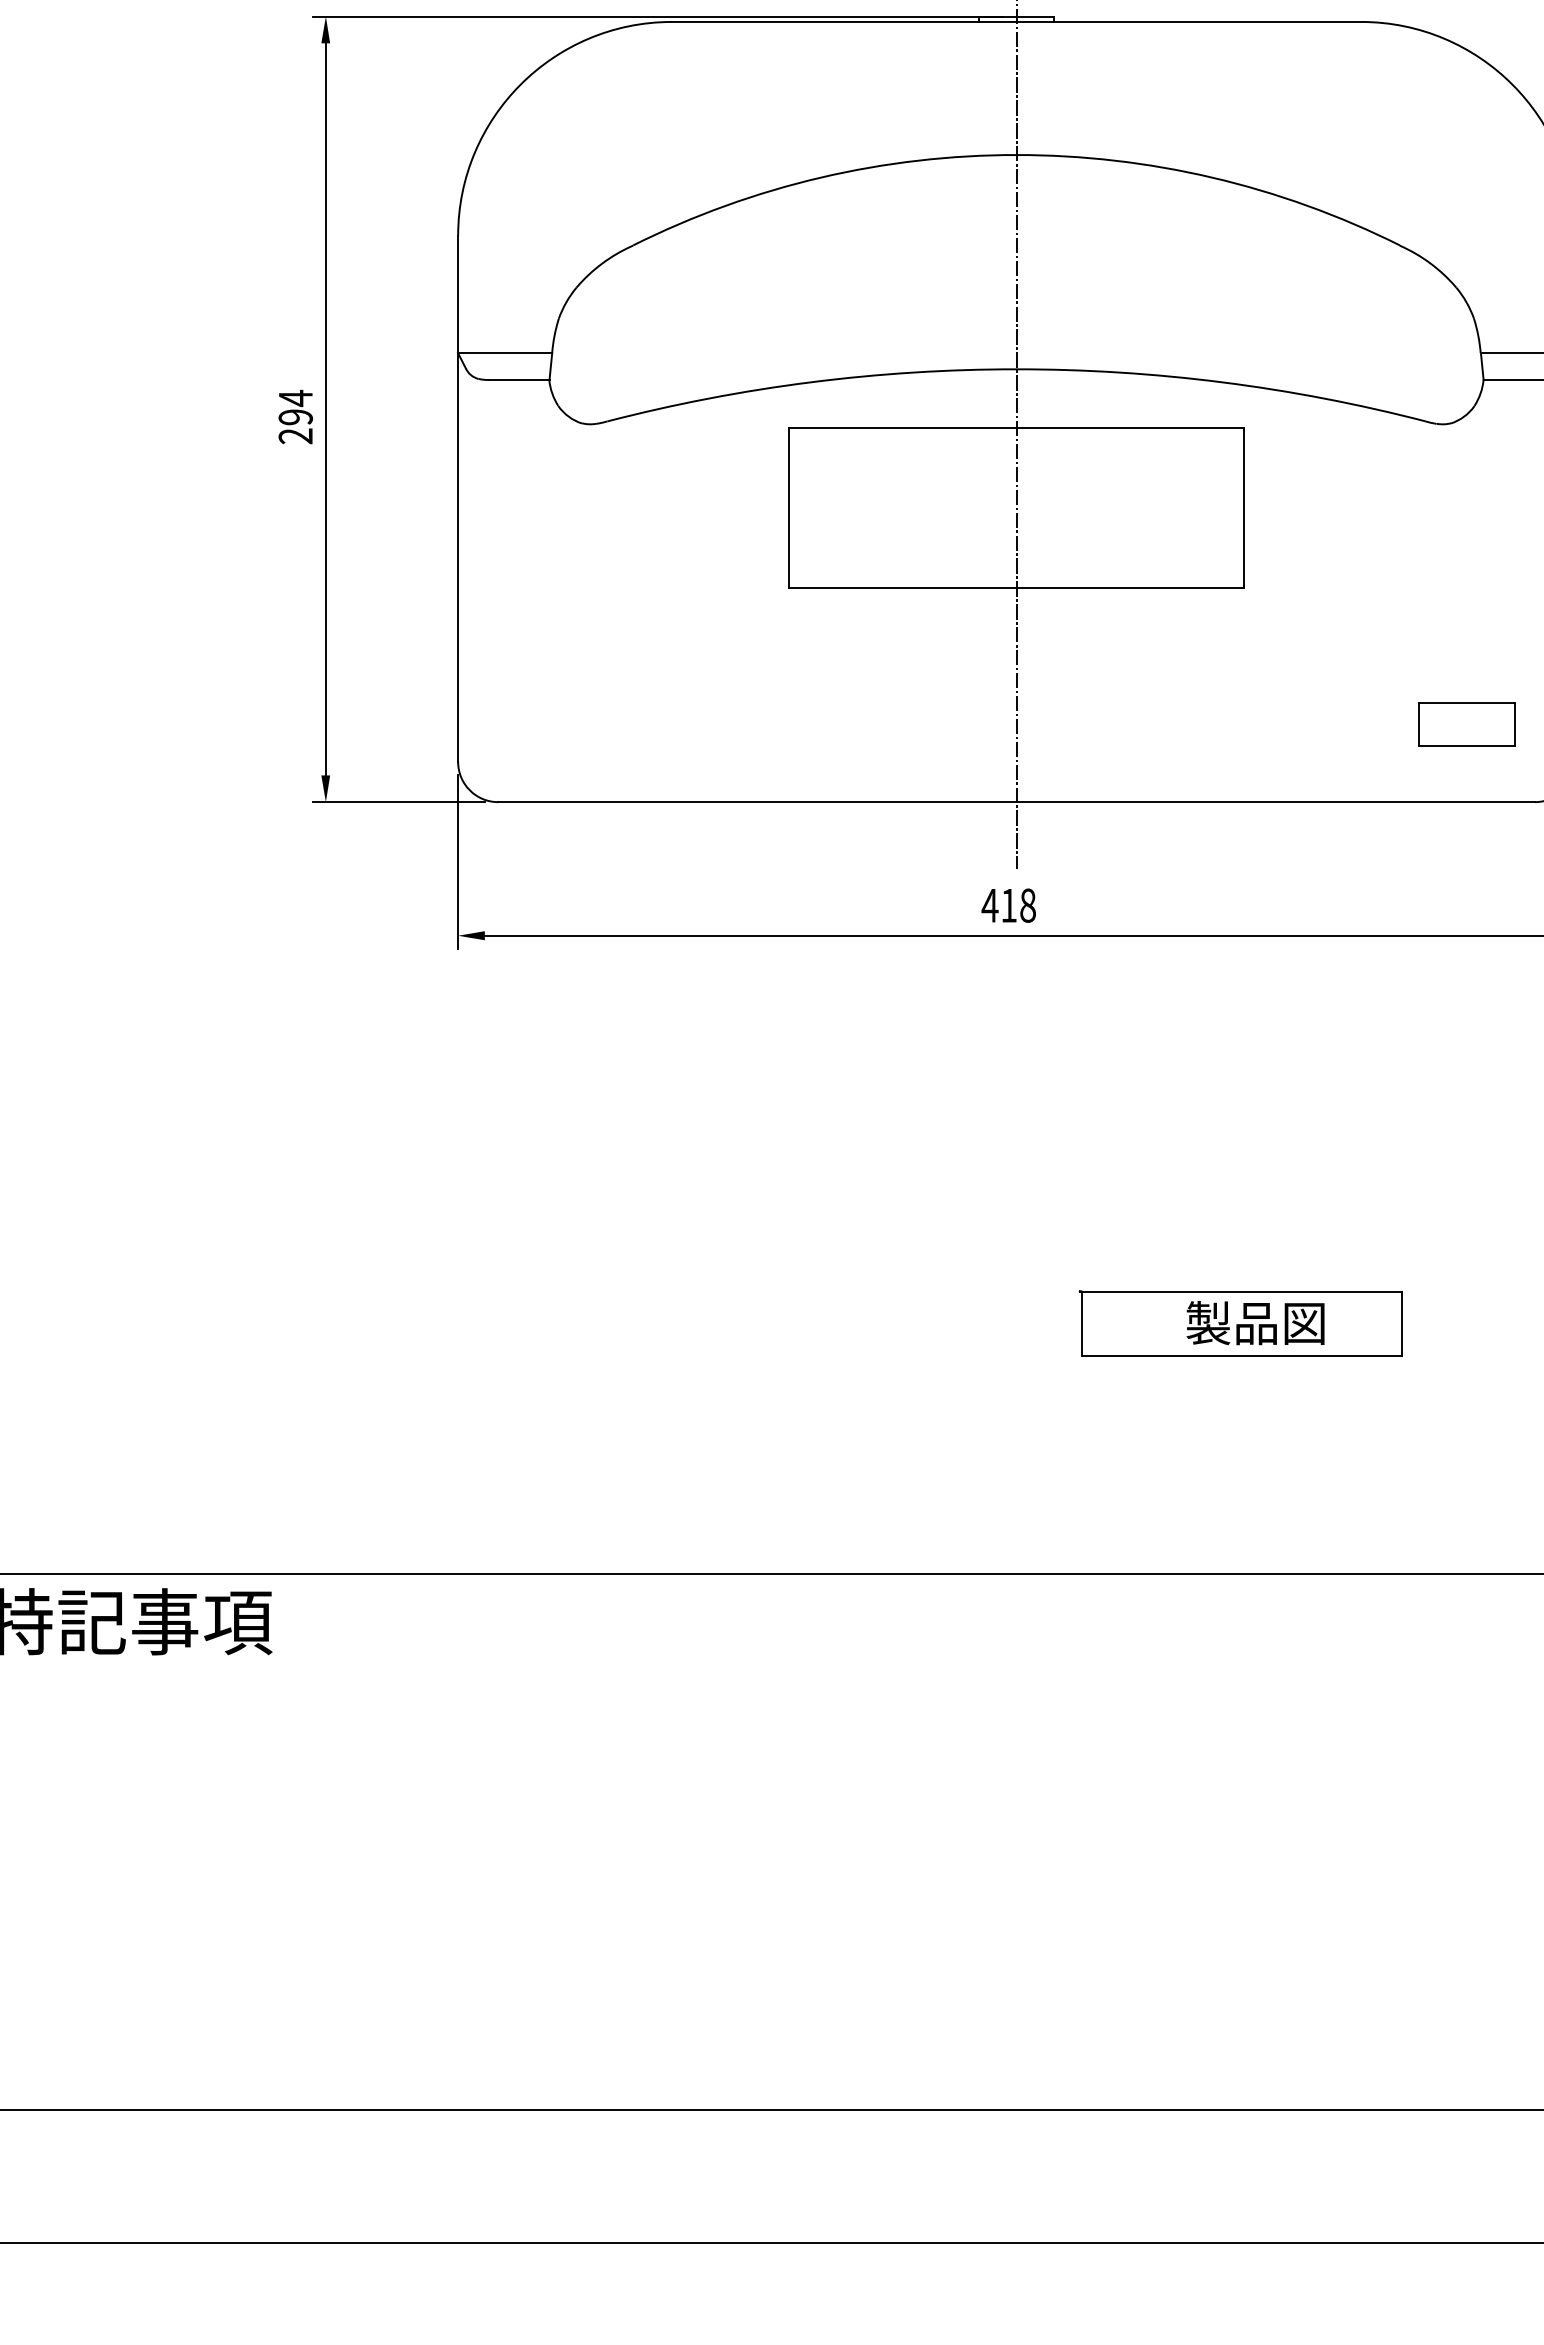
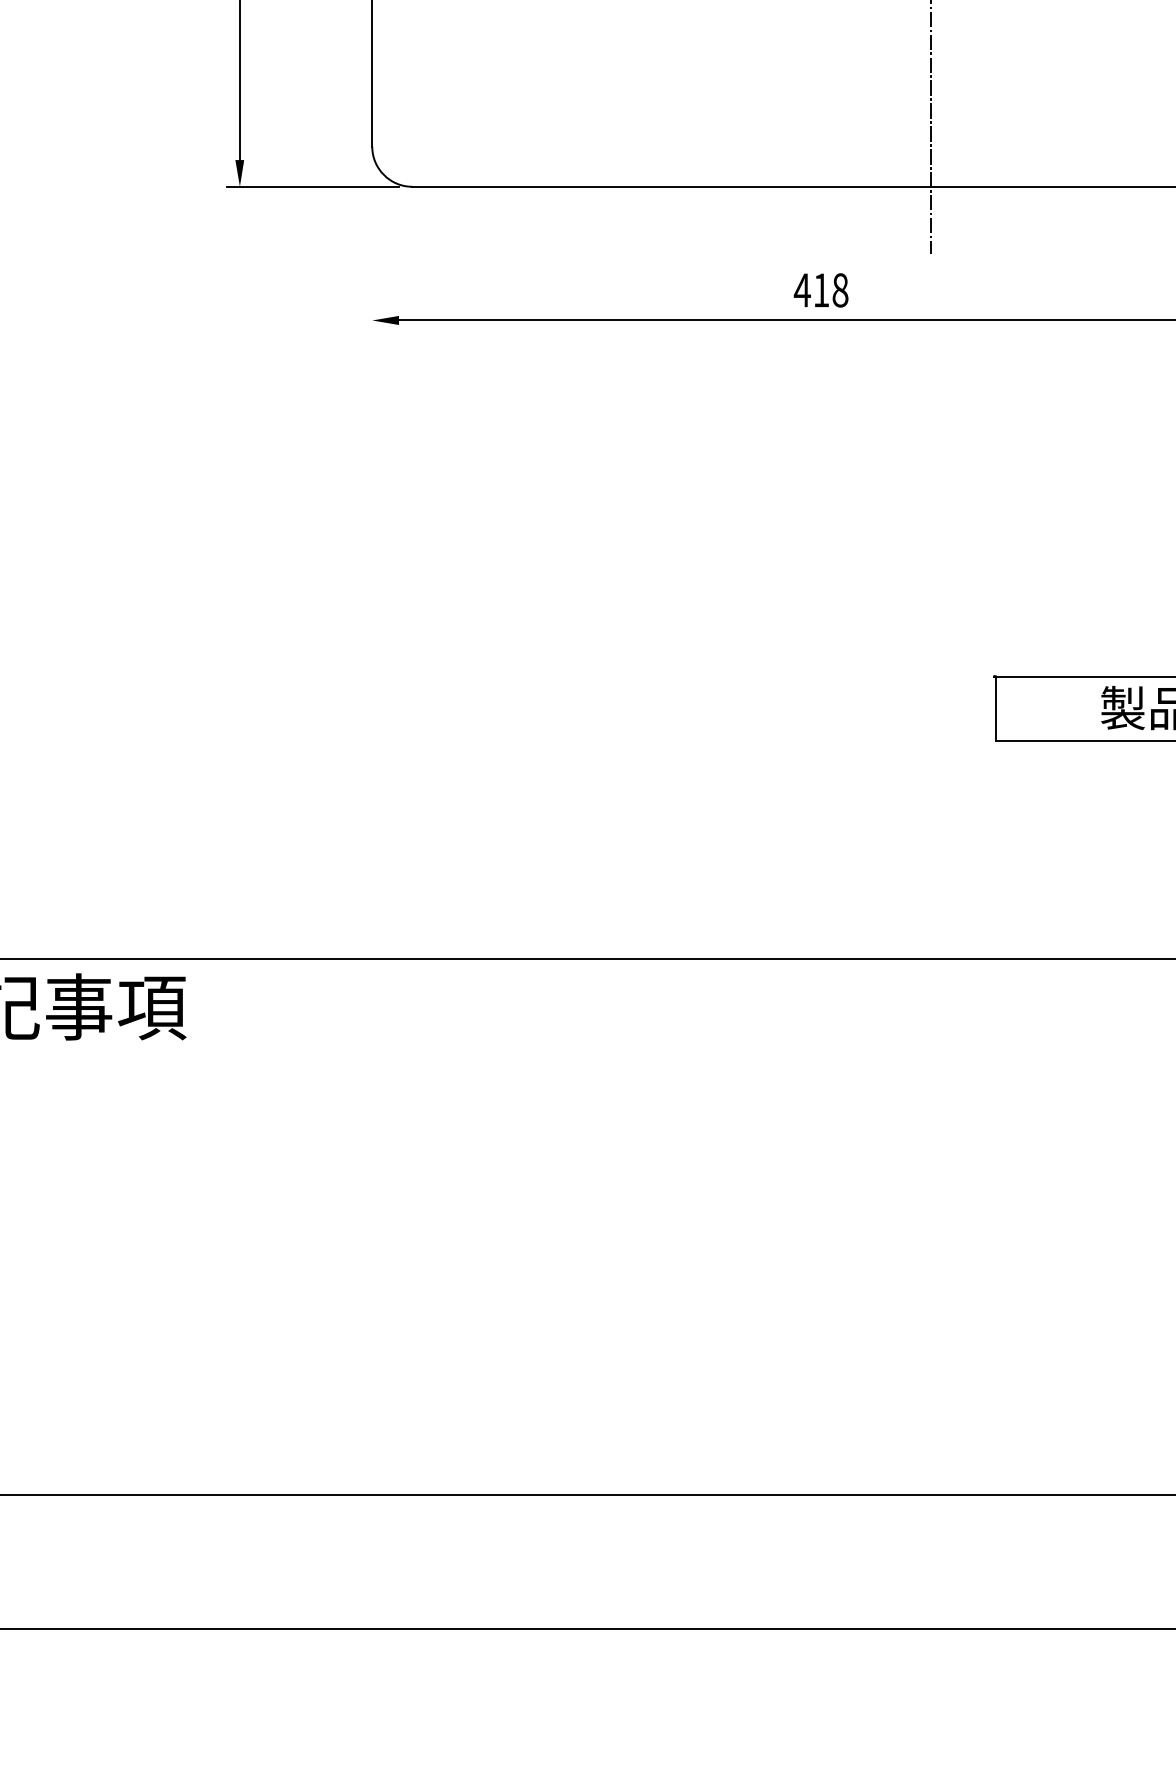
line: (458, 862) -> (372, 247), removed
text: (1008, 905) -> (820, 290), moved

